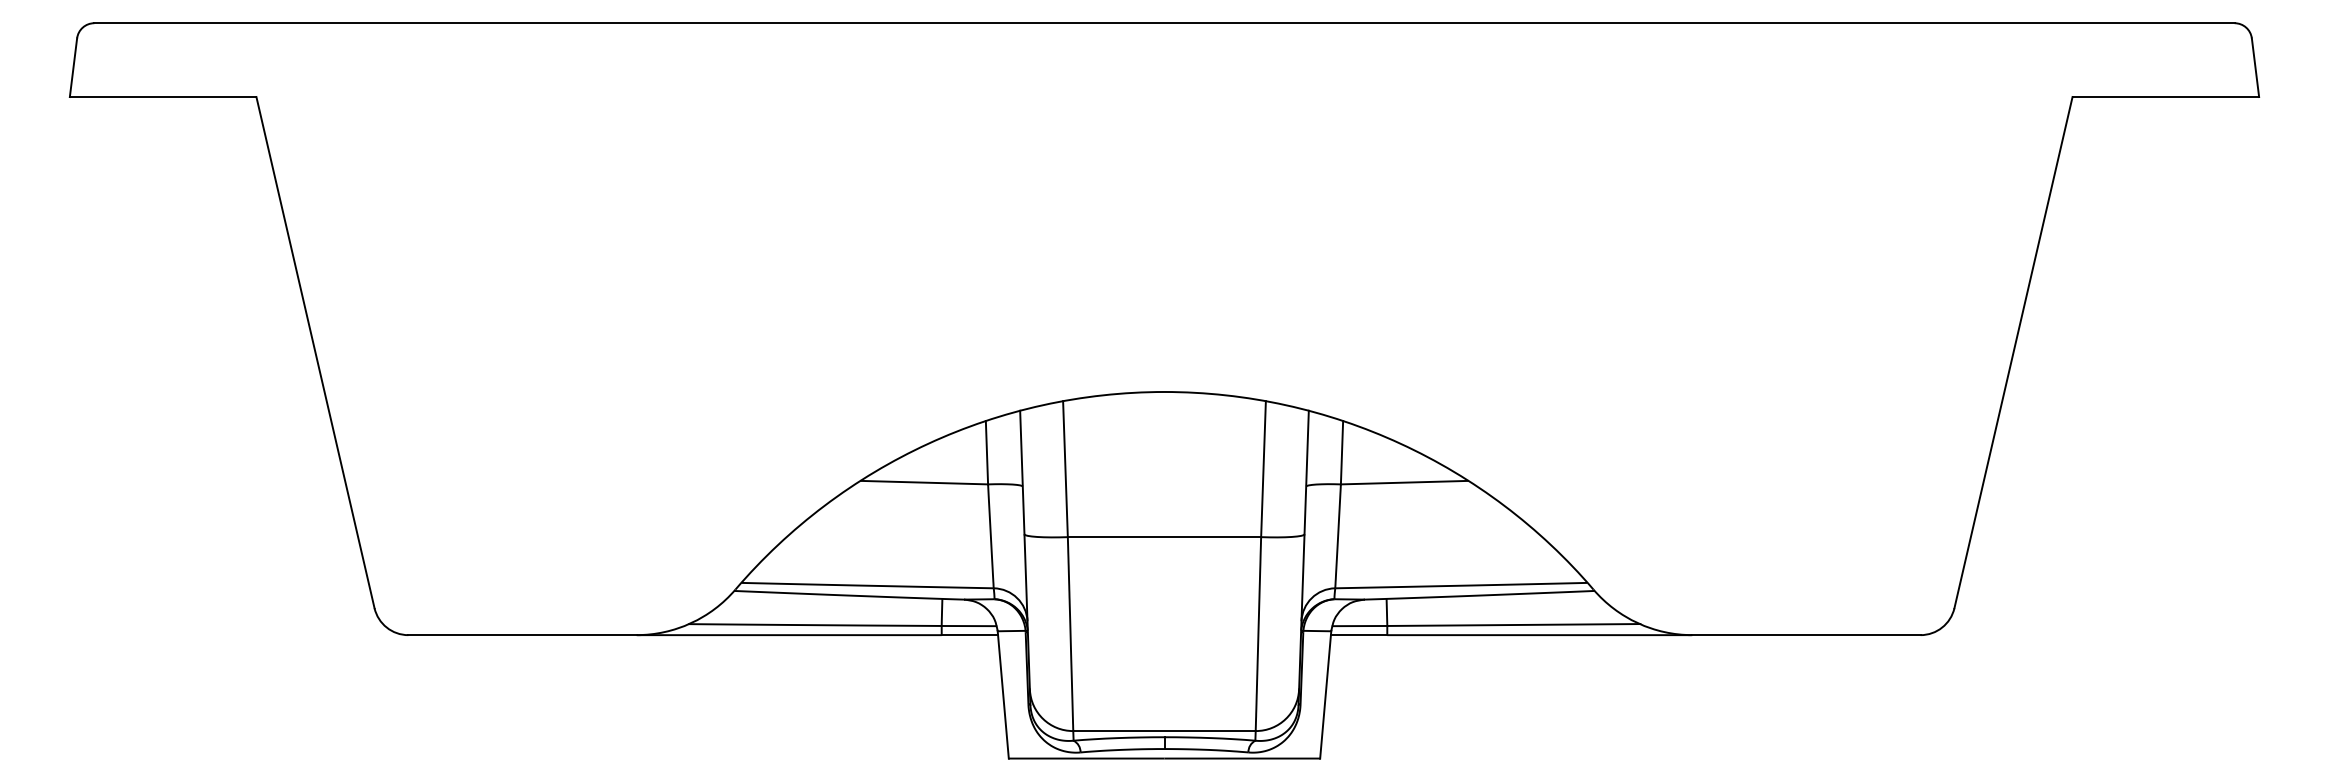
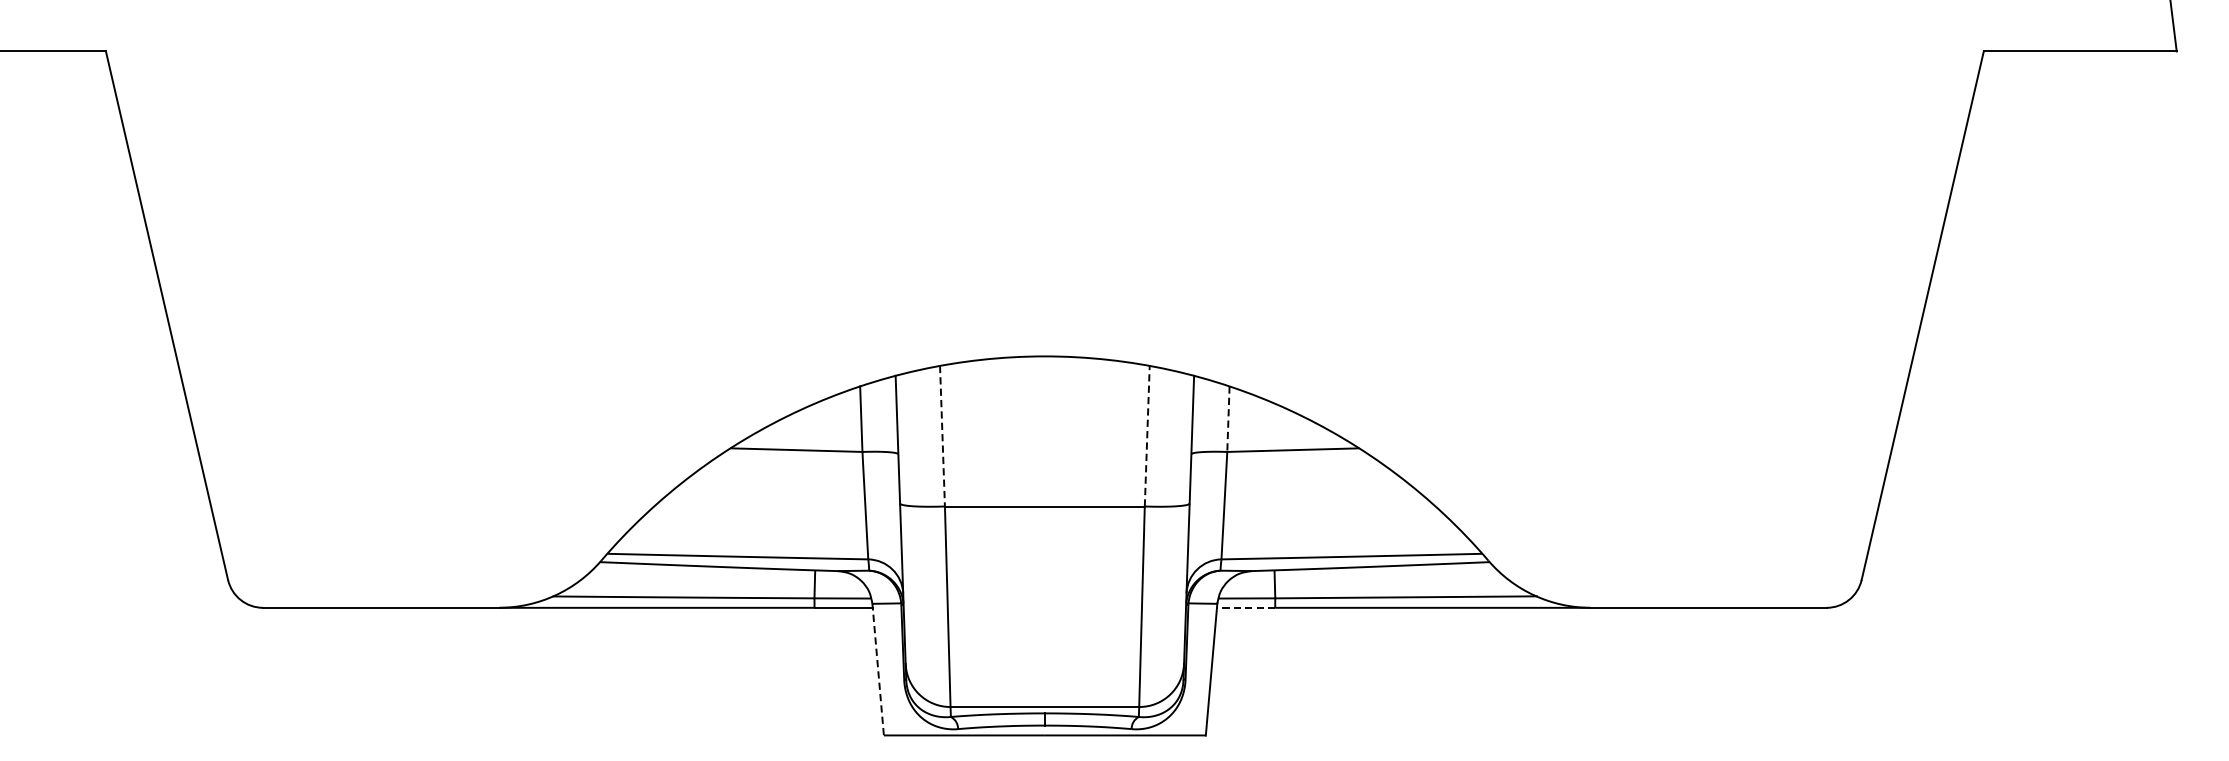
line: (1342, 452) -> (1228, 418), solid -> dashed
line: (1263, 468) -> (1147, 435), solid -> dashed
line: (1065, 469) -> (942, 436), solid -> dashed
line: (1358, 635) -> (1245, 608), solid -> dashed
line: (1003, 695) -> (878, 670), solid -> dashed

